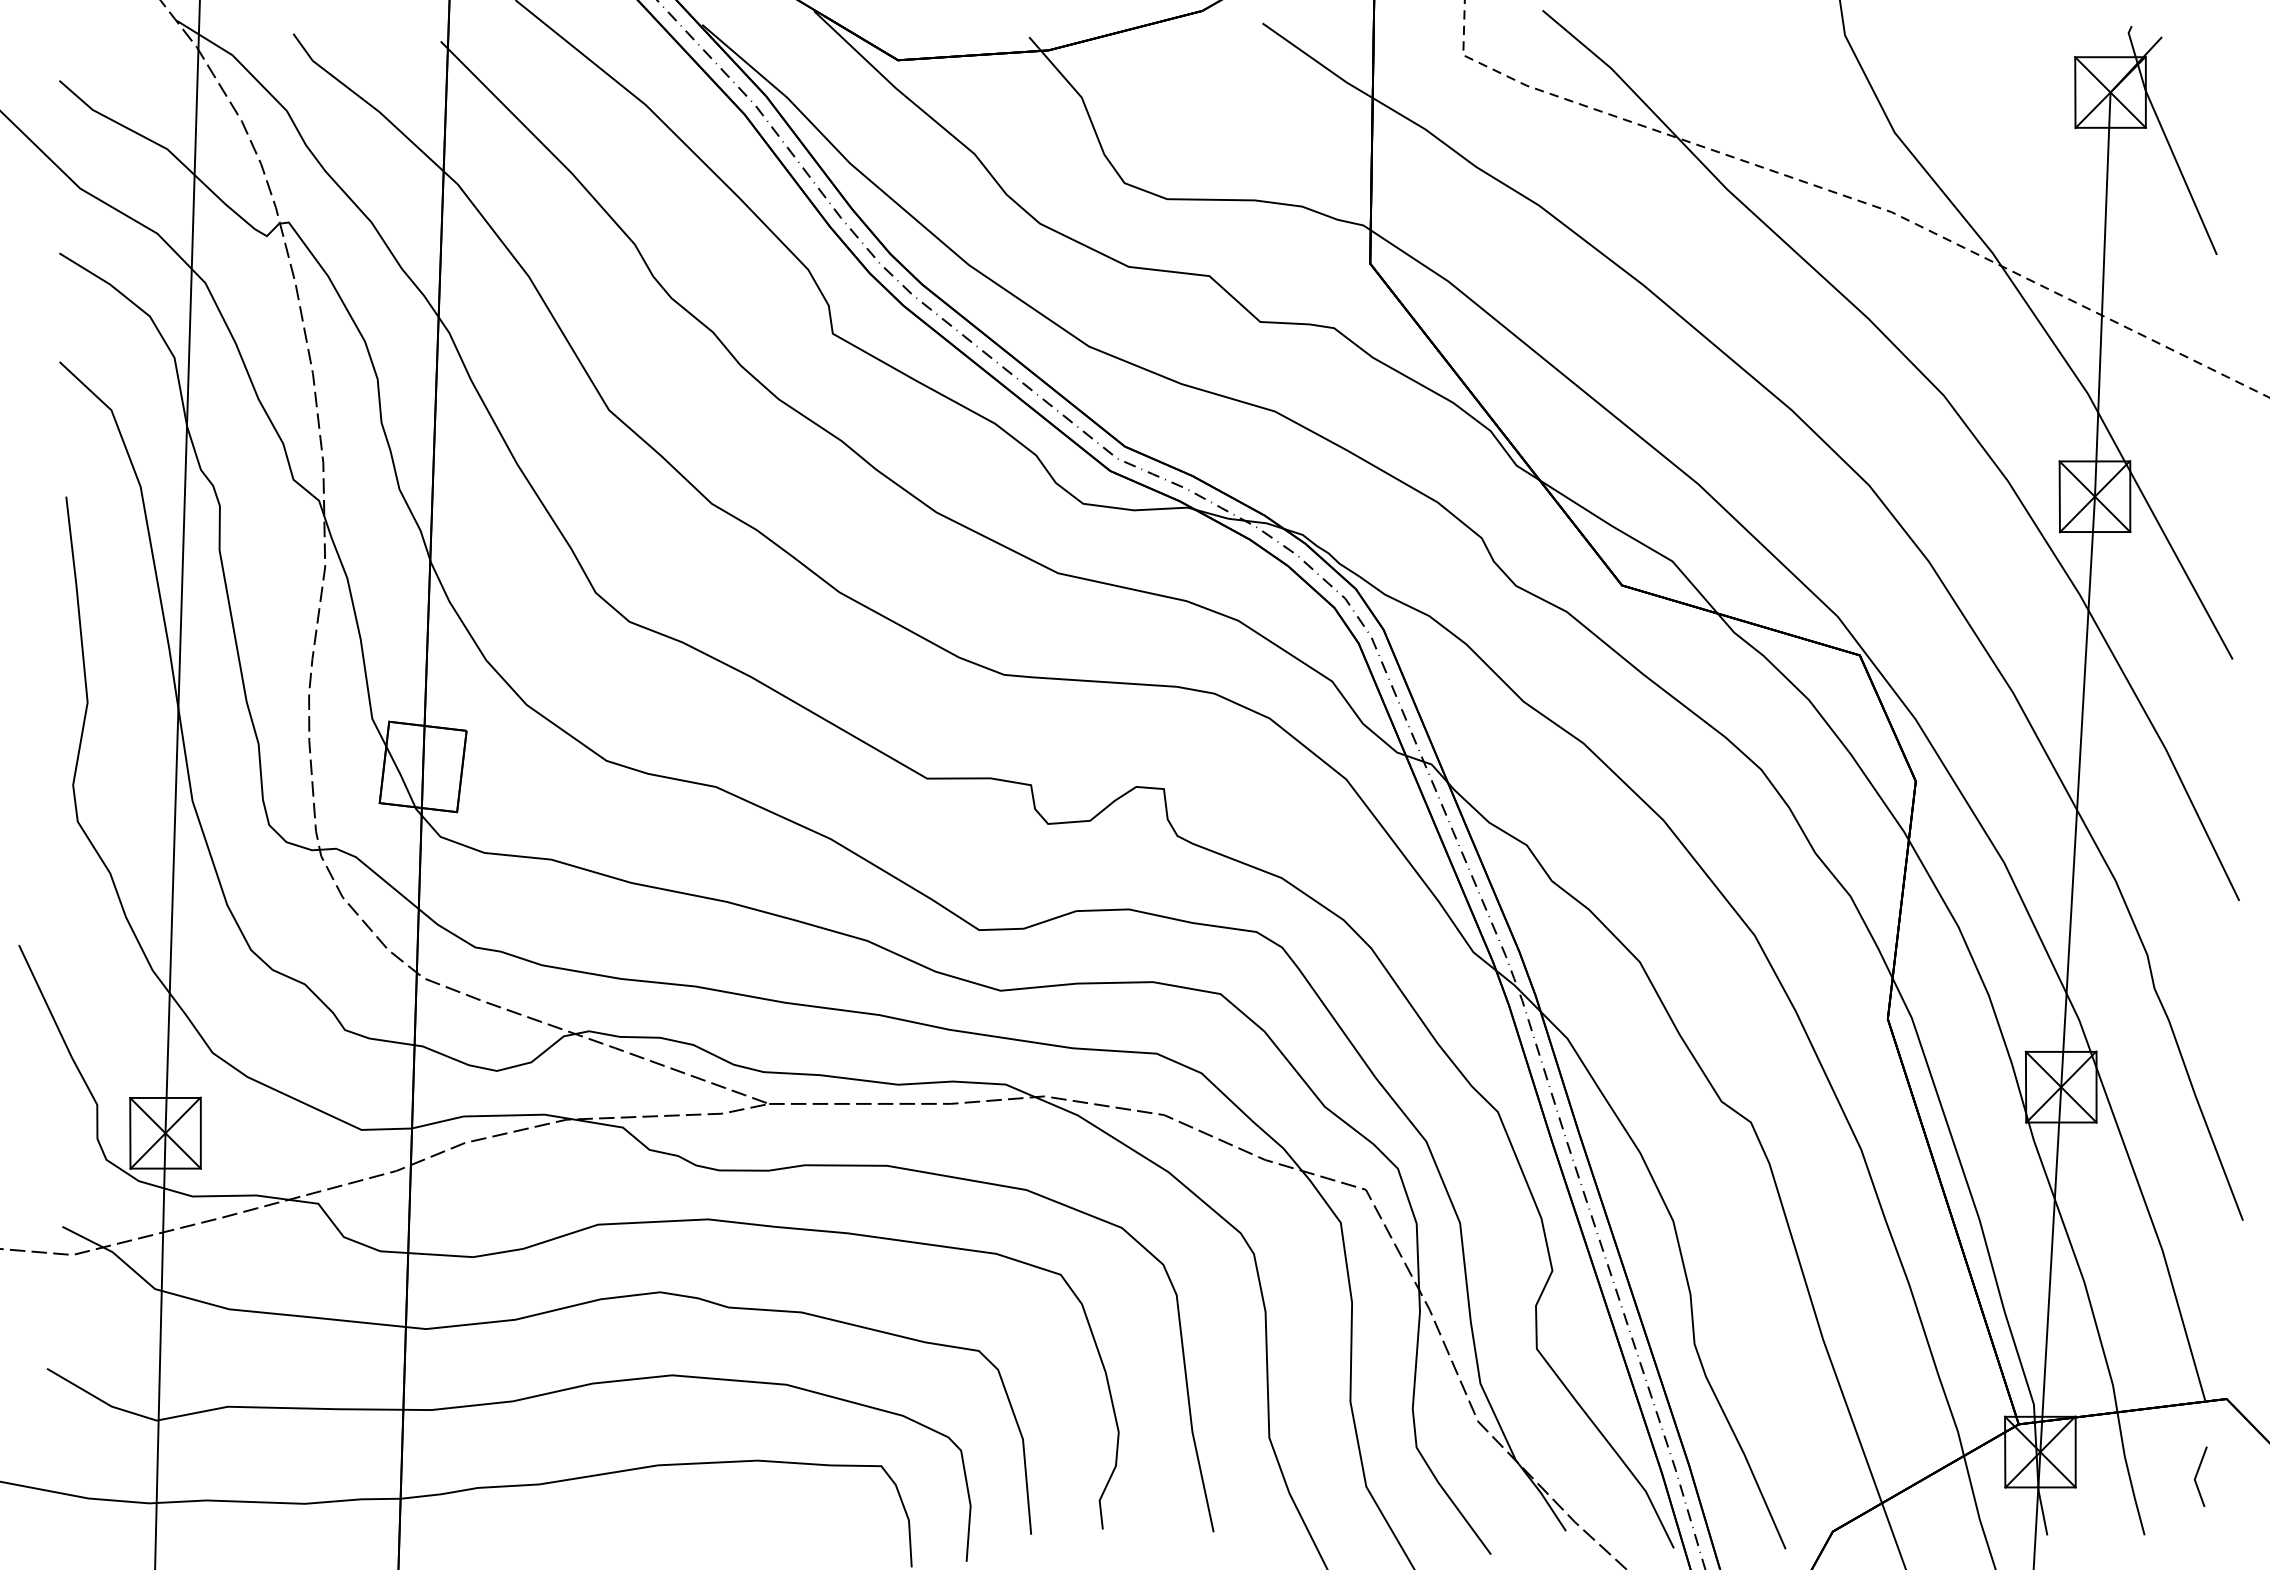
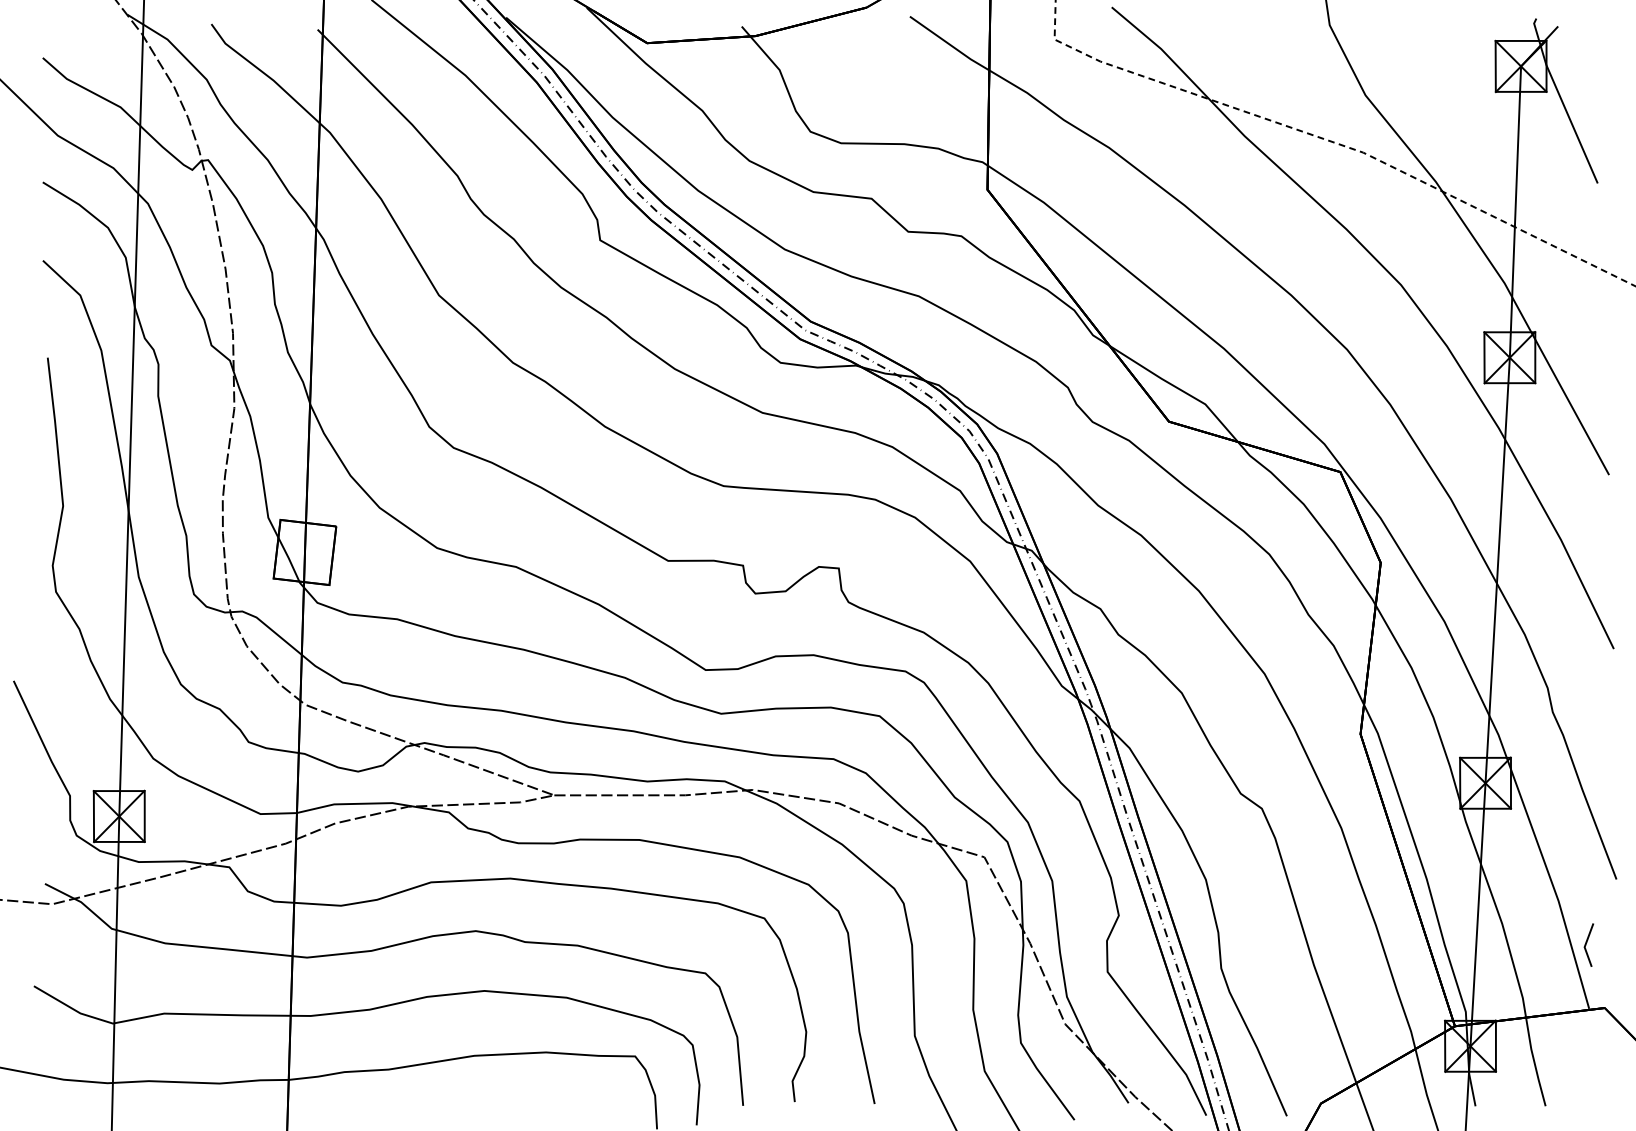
line: (2197, 1475) -> (1586, 944), moved

